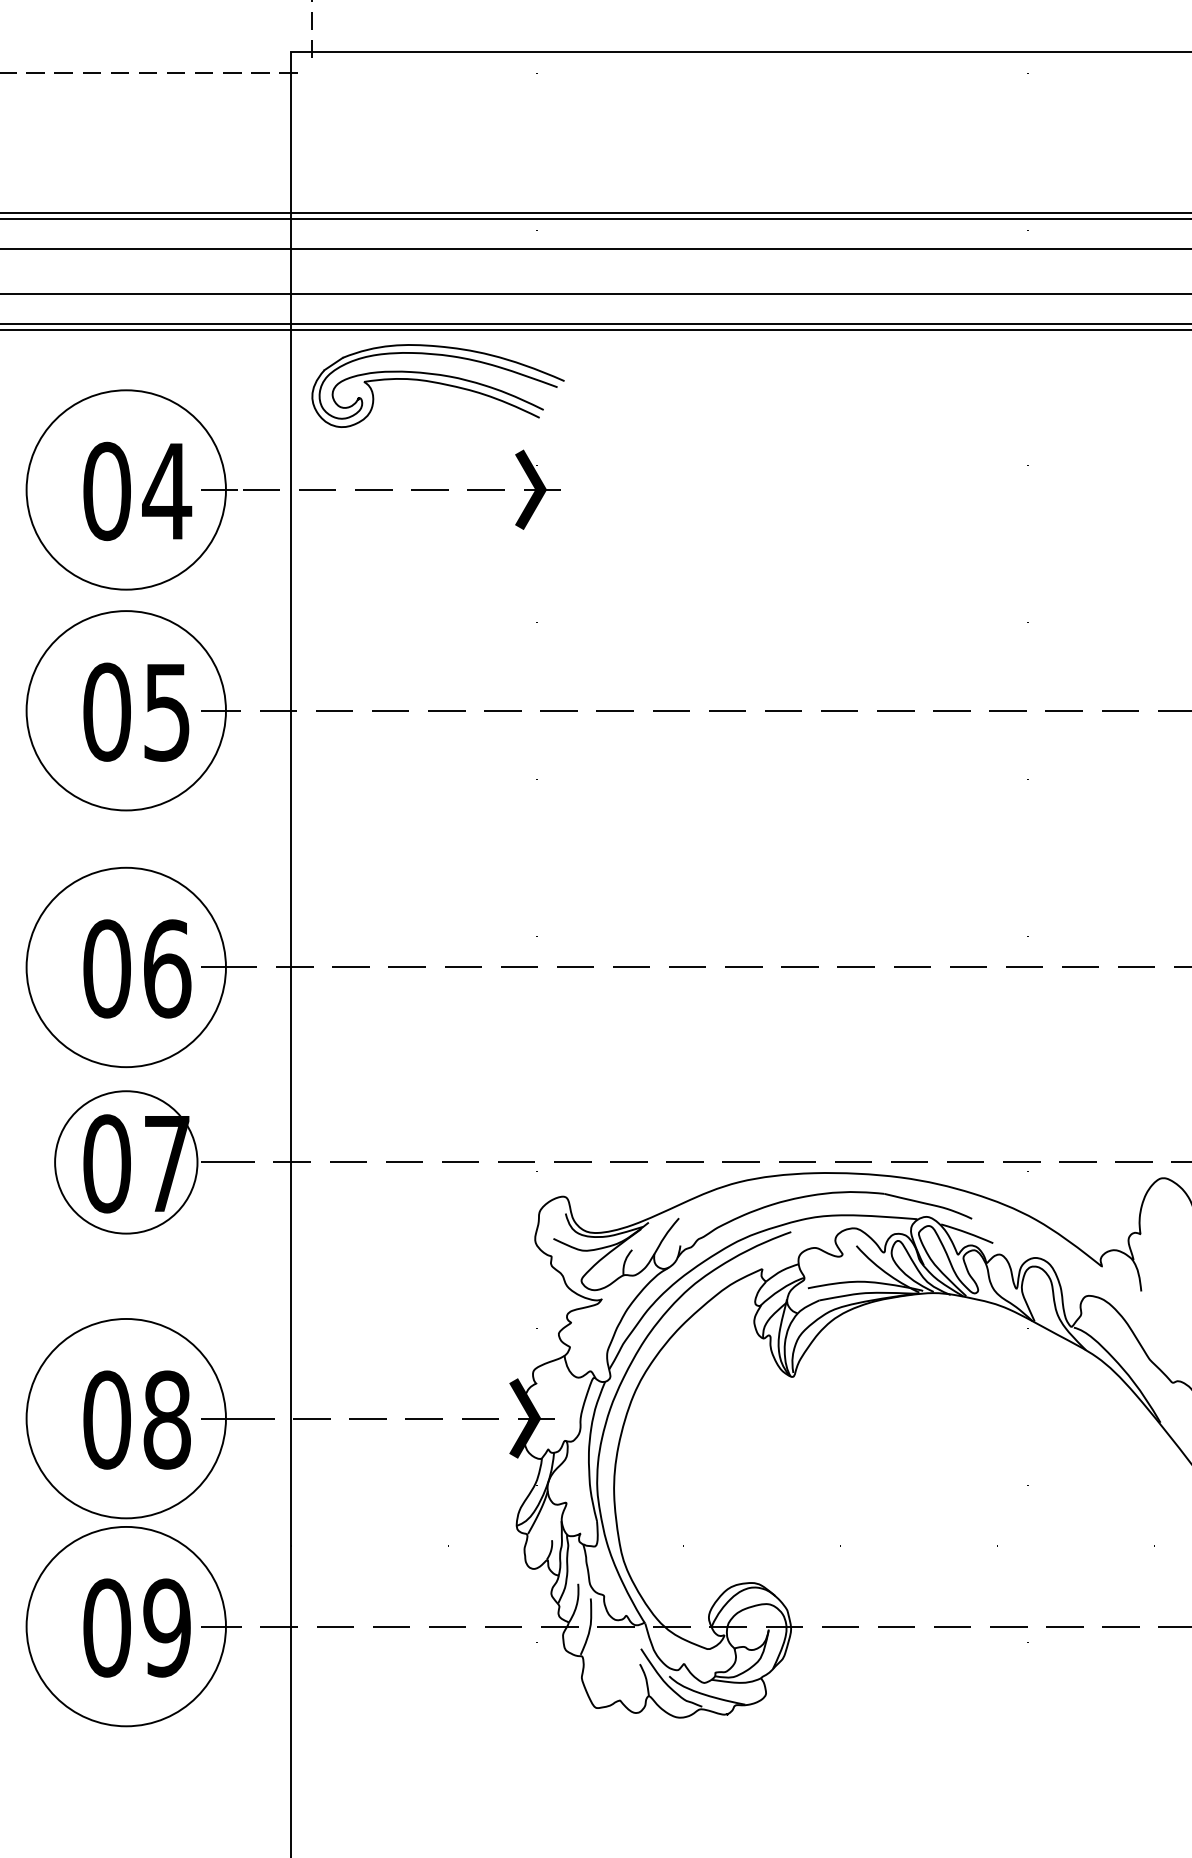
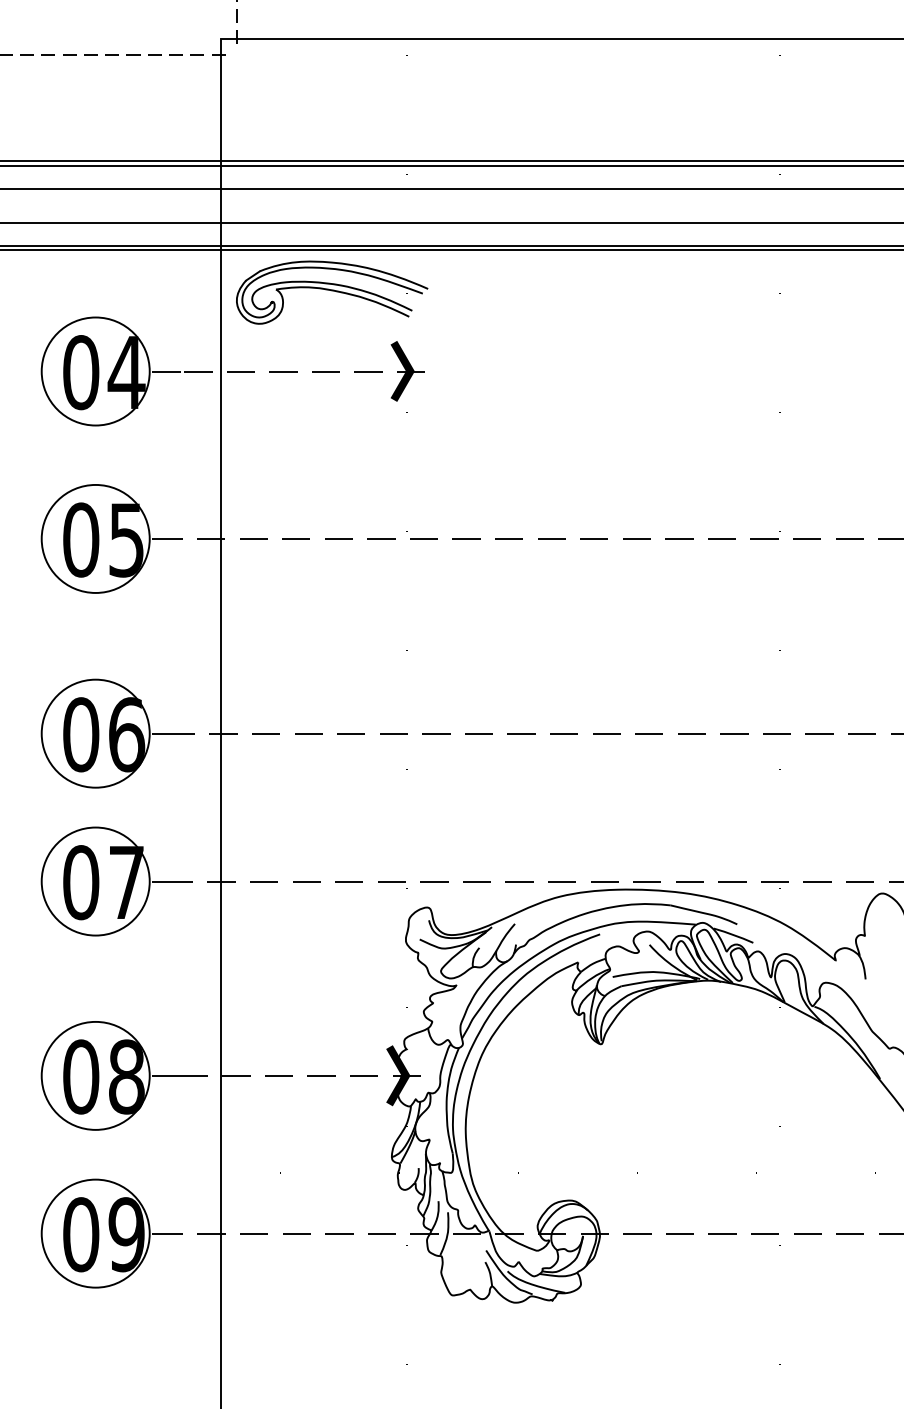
circle: (126, 489) -> (95, 371), size x0.71
circle: (126, 710) -> (95, 538), size x0.71
circle: (126, 967) -> (95, 733), size x0.71
circle: (126, 1418) -> (95, 1075), size x0.71
circle: (126, 1626) -> (95, 1233), size x0.71

